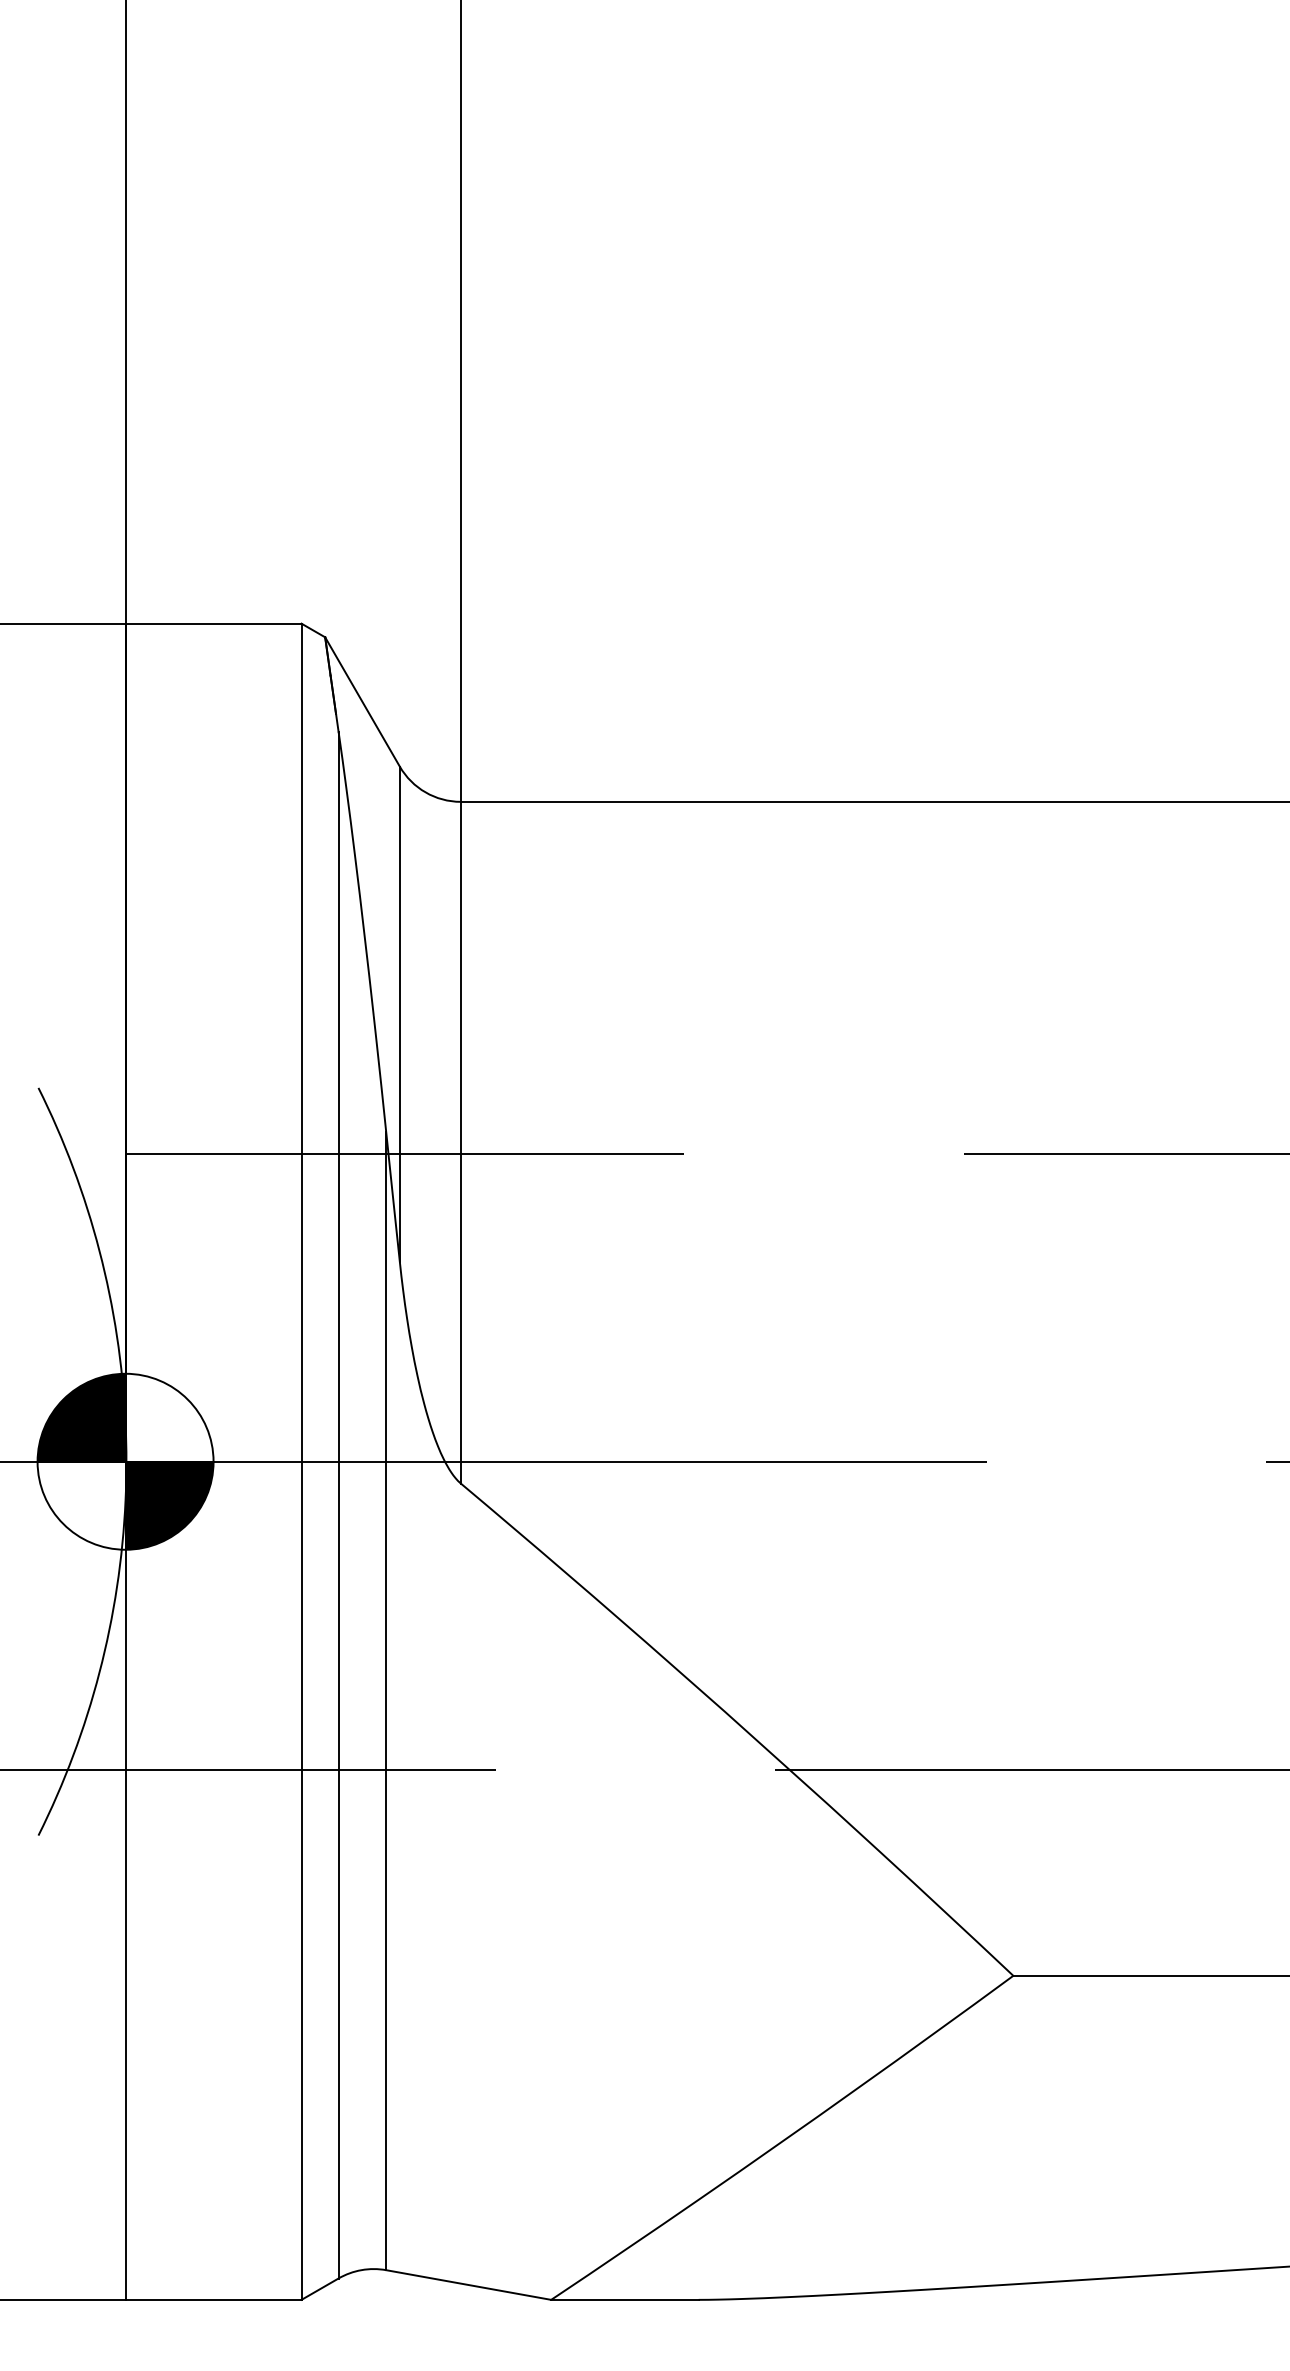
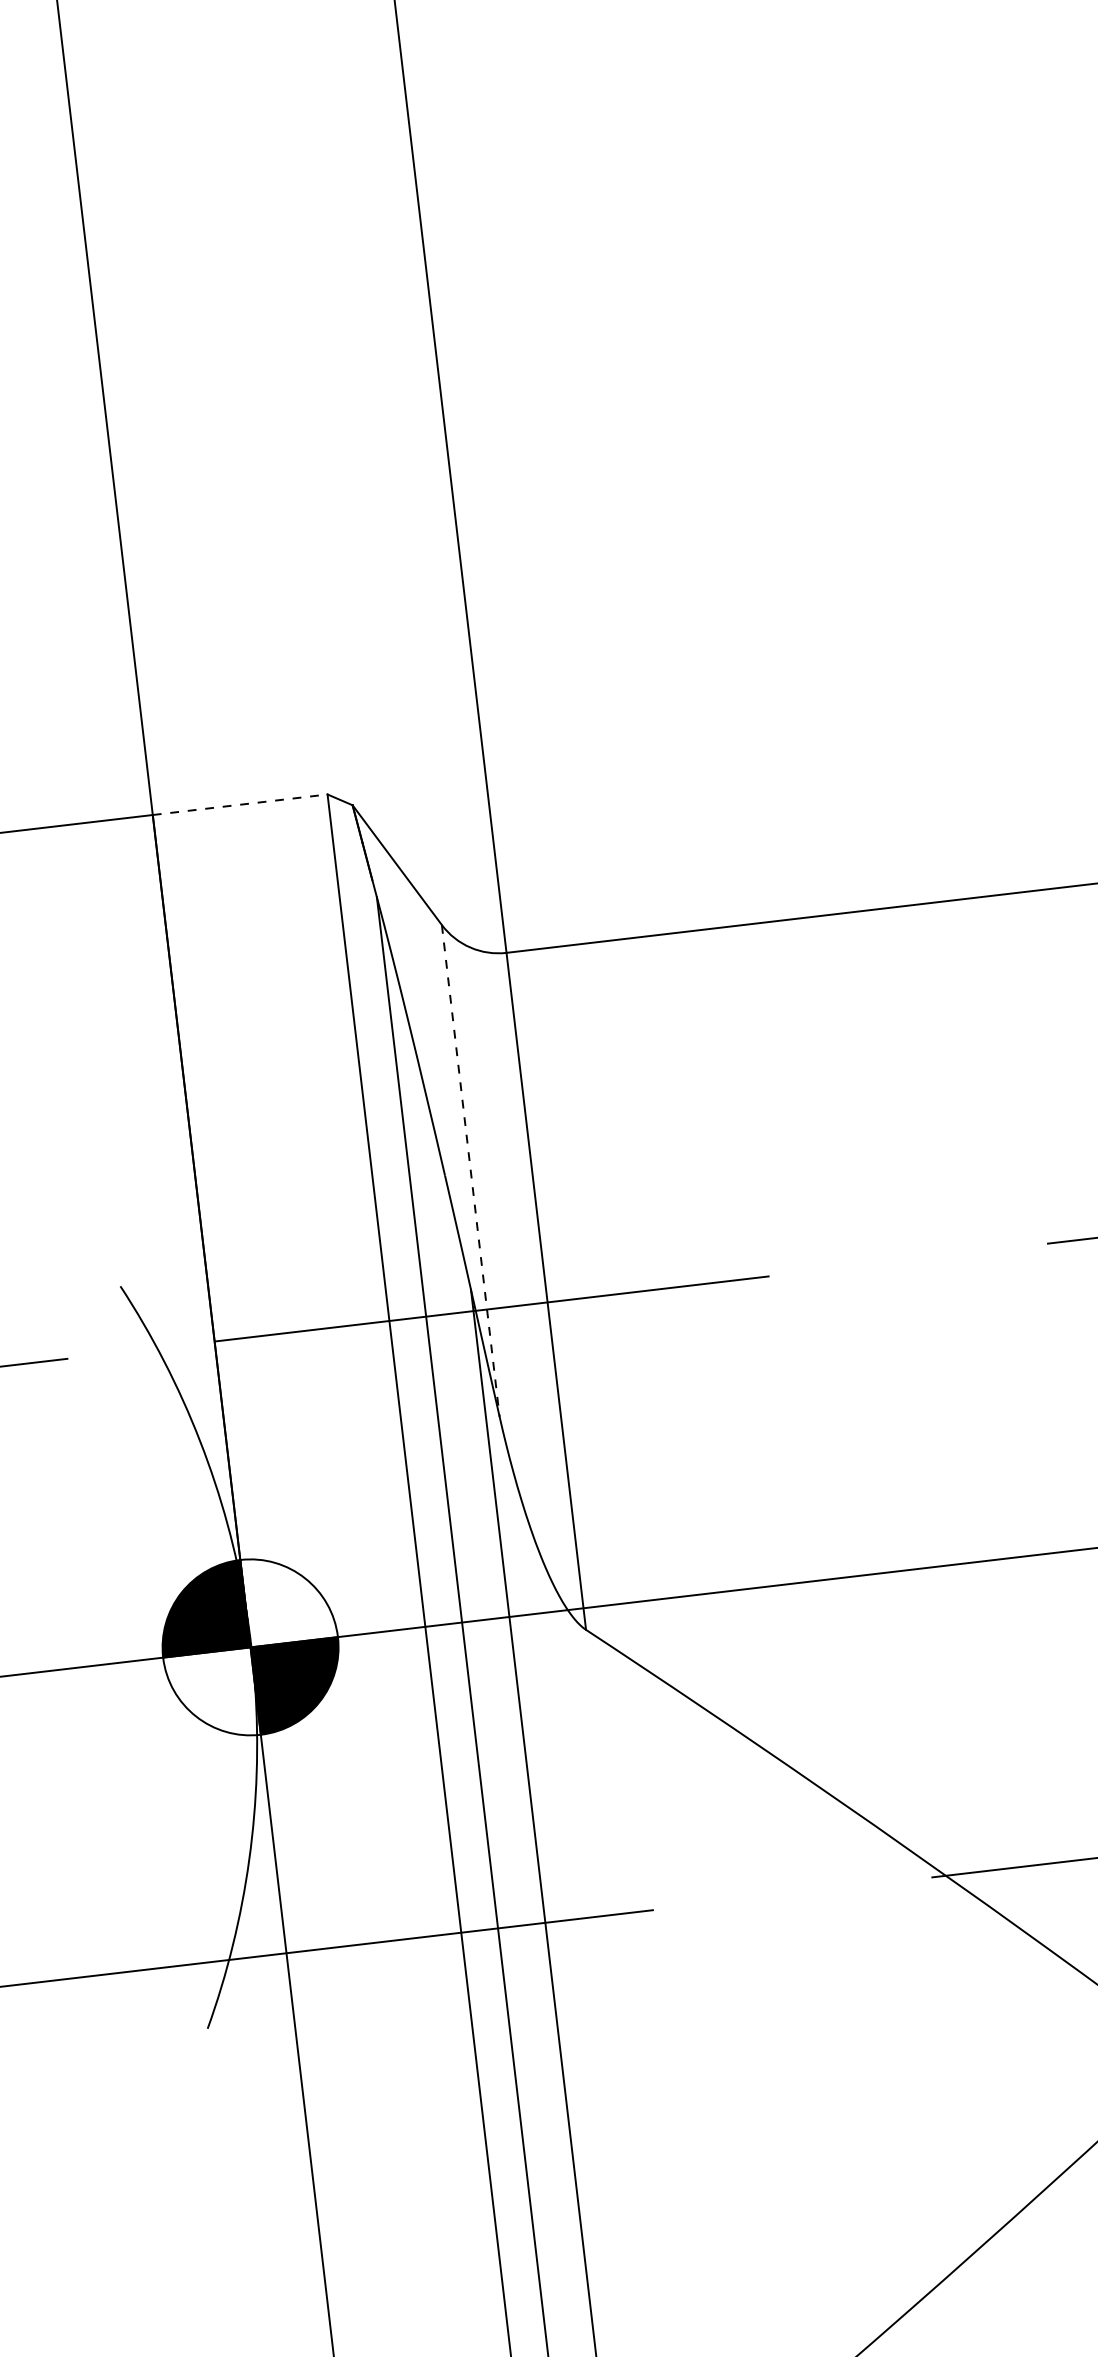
line: (213, 623) -> (240, 804), solid -> dashed
line: (399, 1014) -> (470, 1171), solid -> dashed

